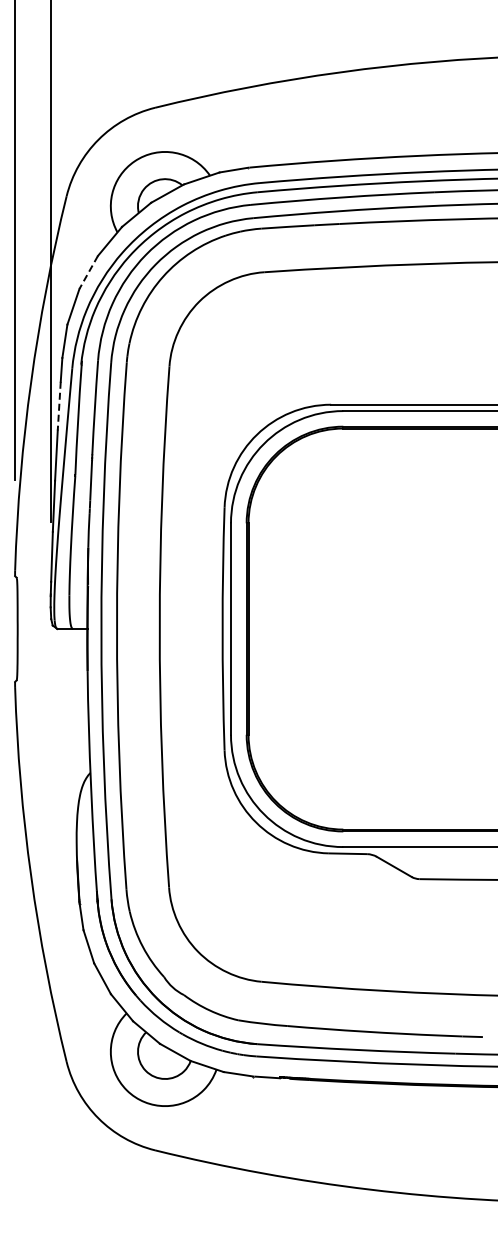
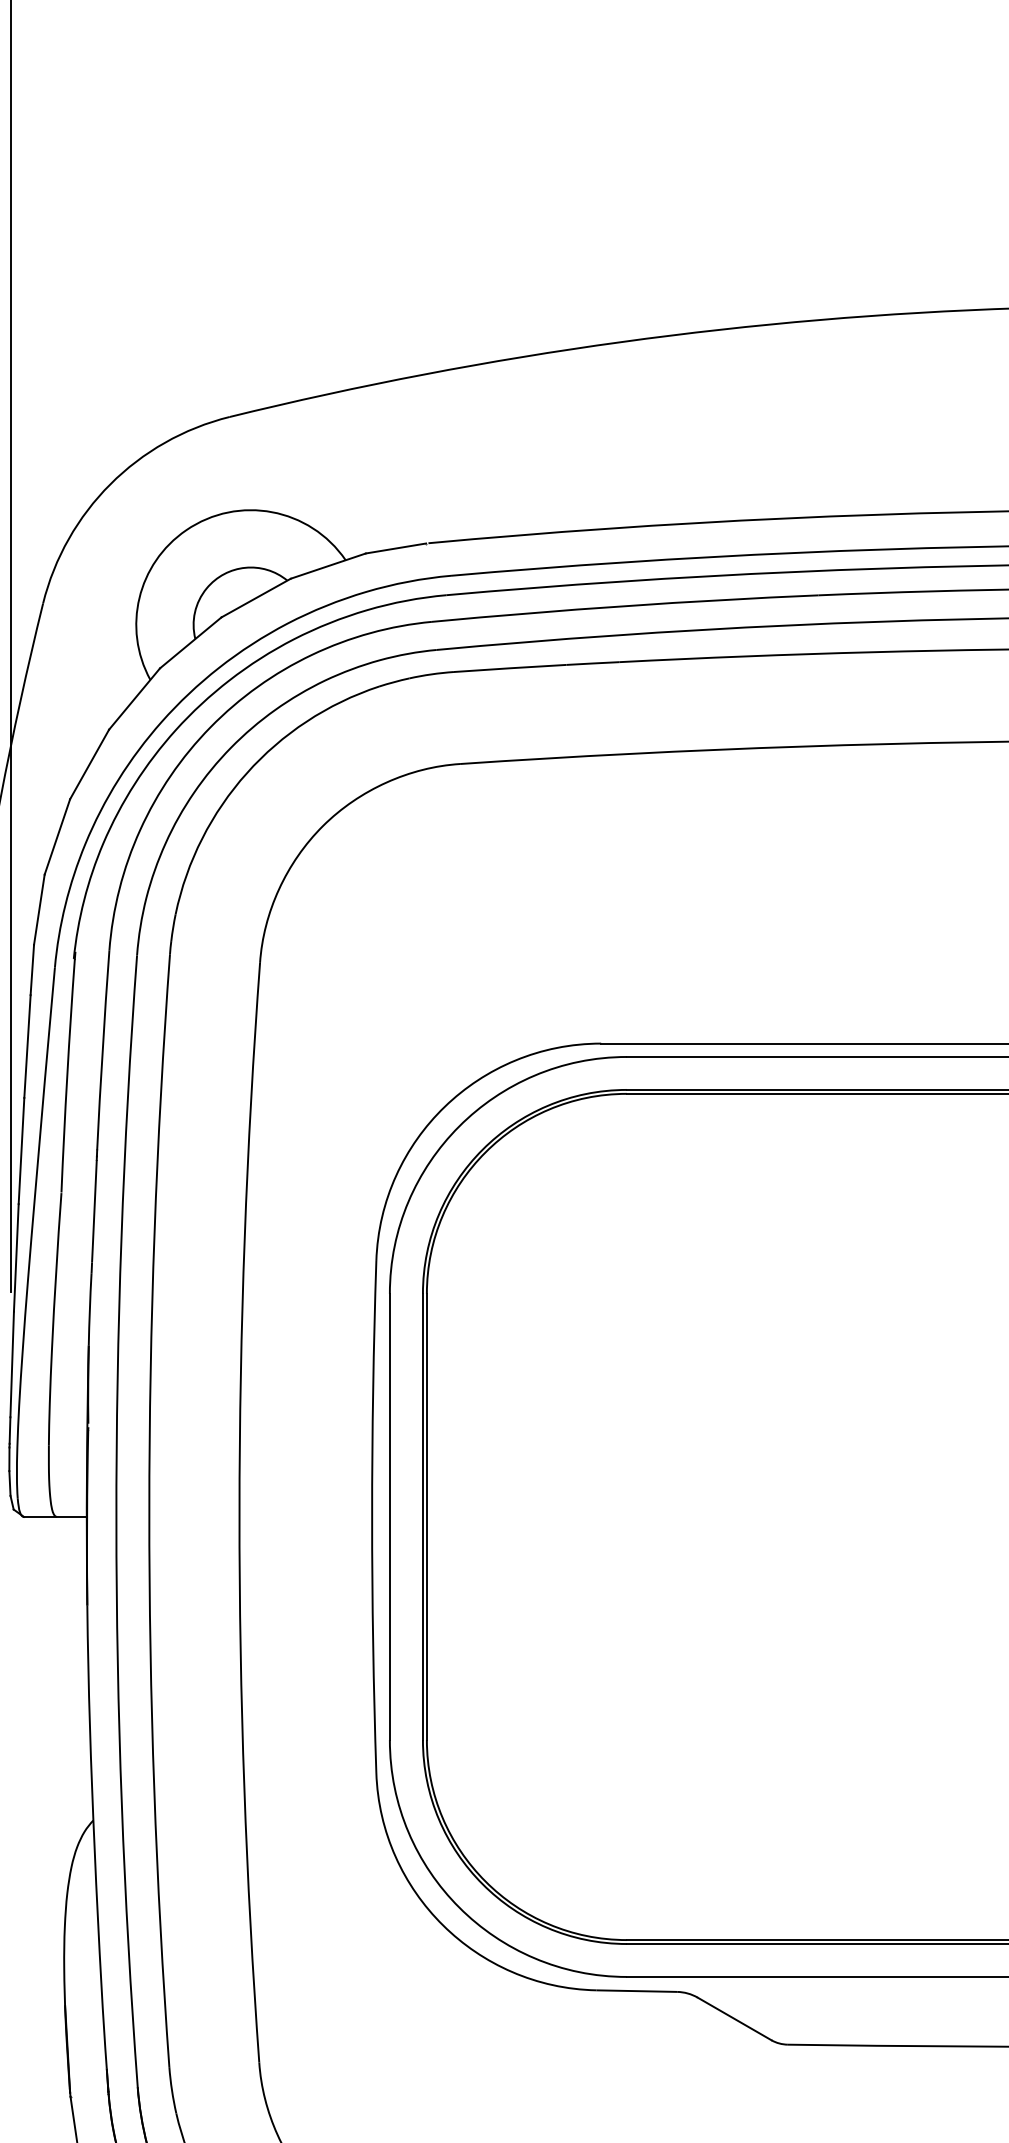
line: (88, 272) -> (89, 764), dashed -> solid
line: (59, 406) -> (27, 1047), dashed -> solid

